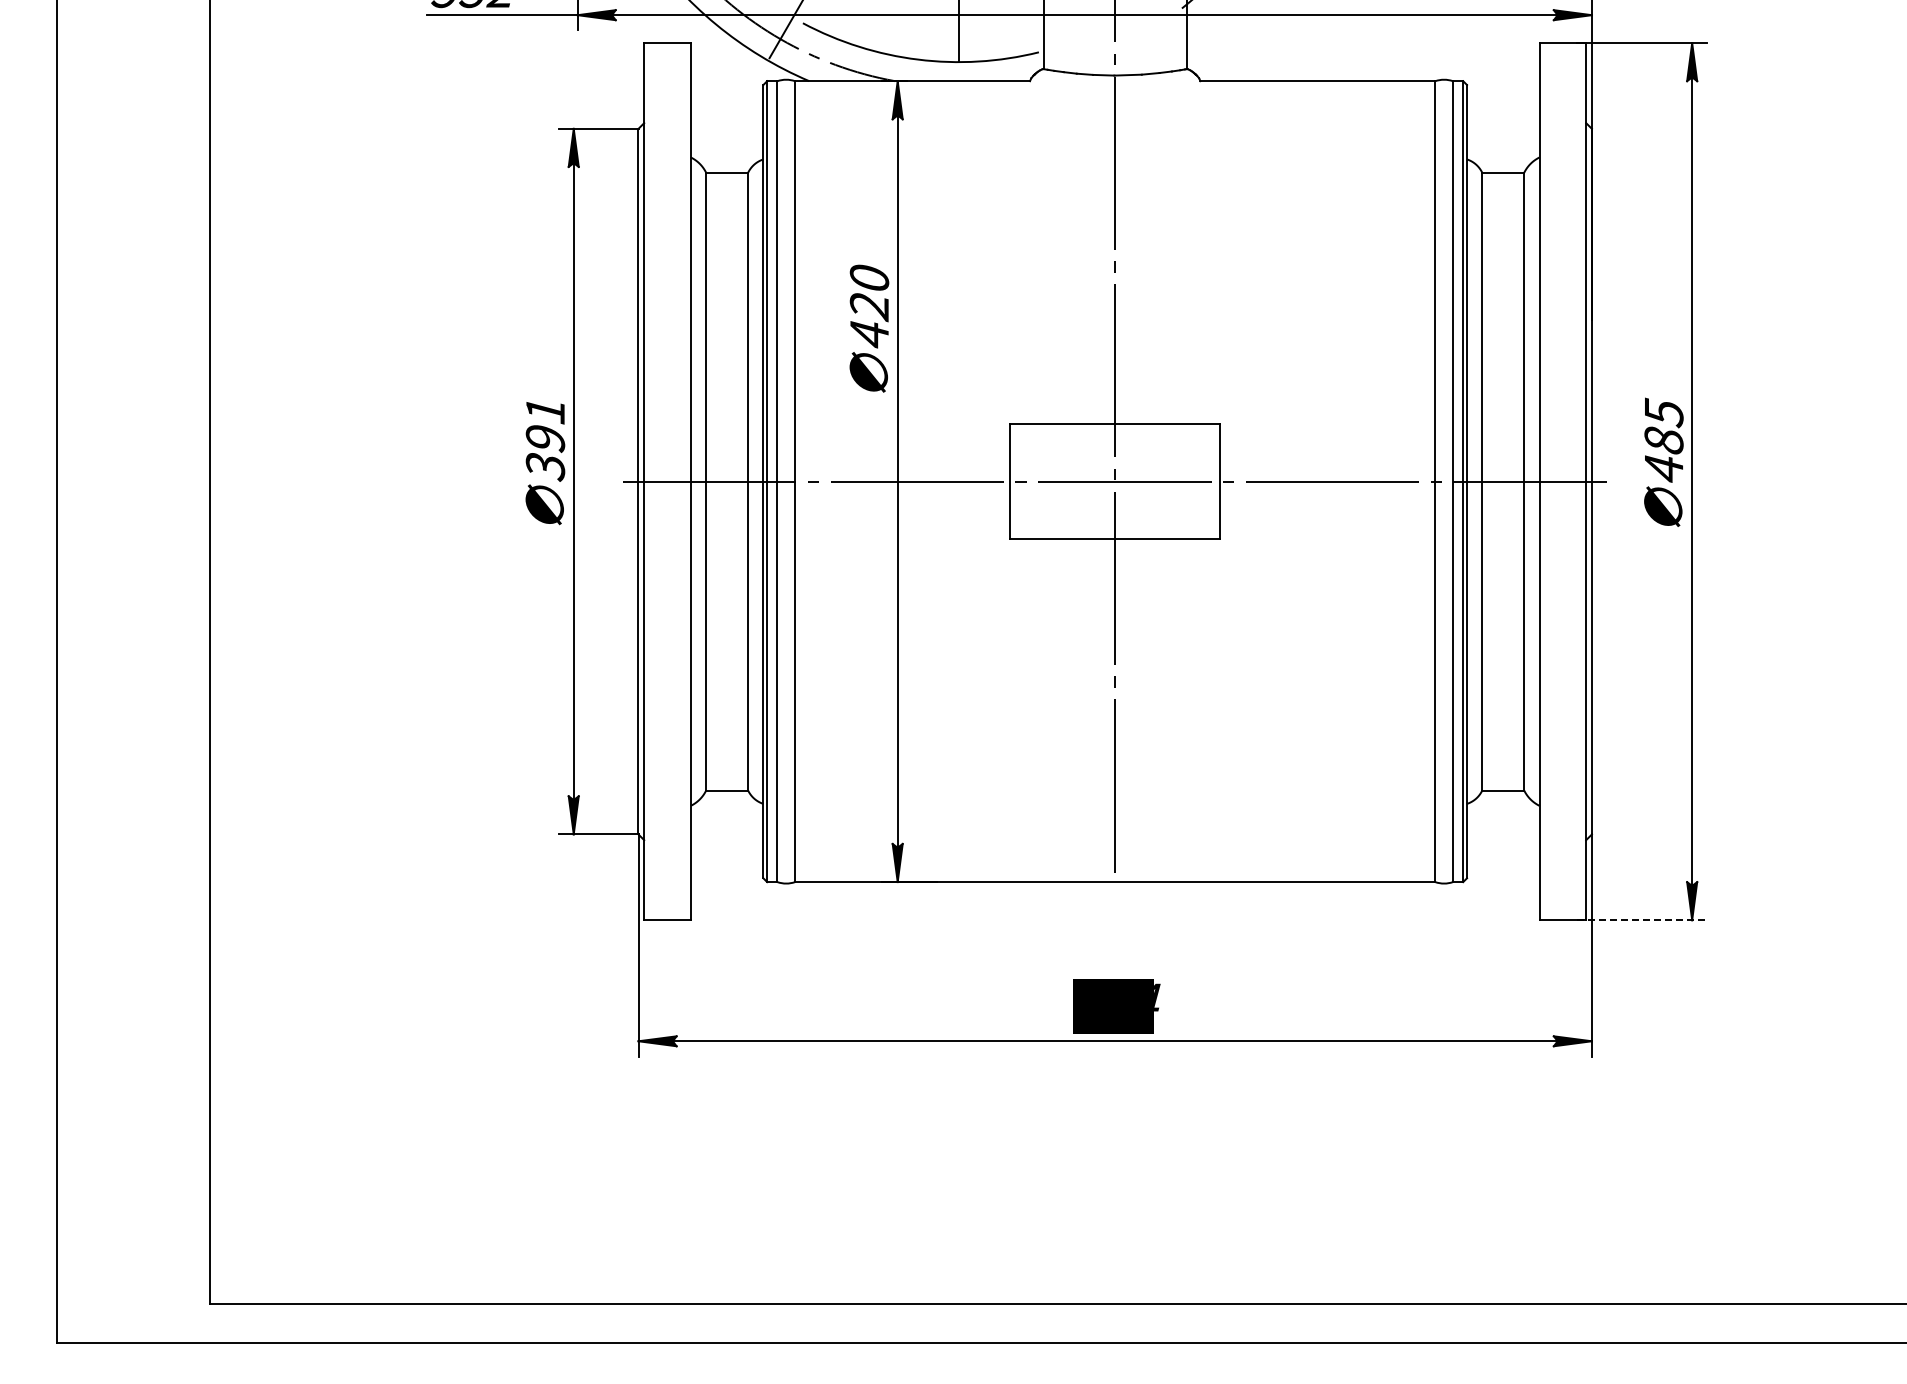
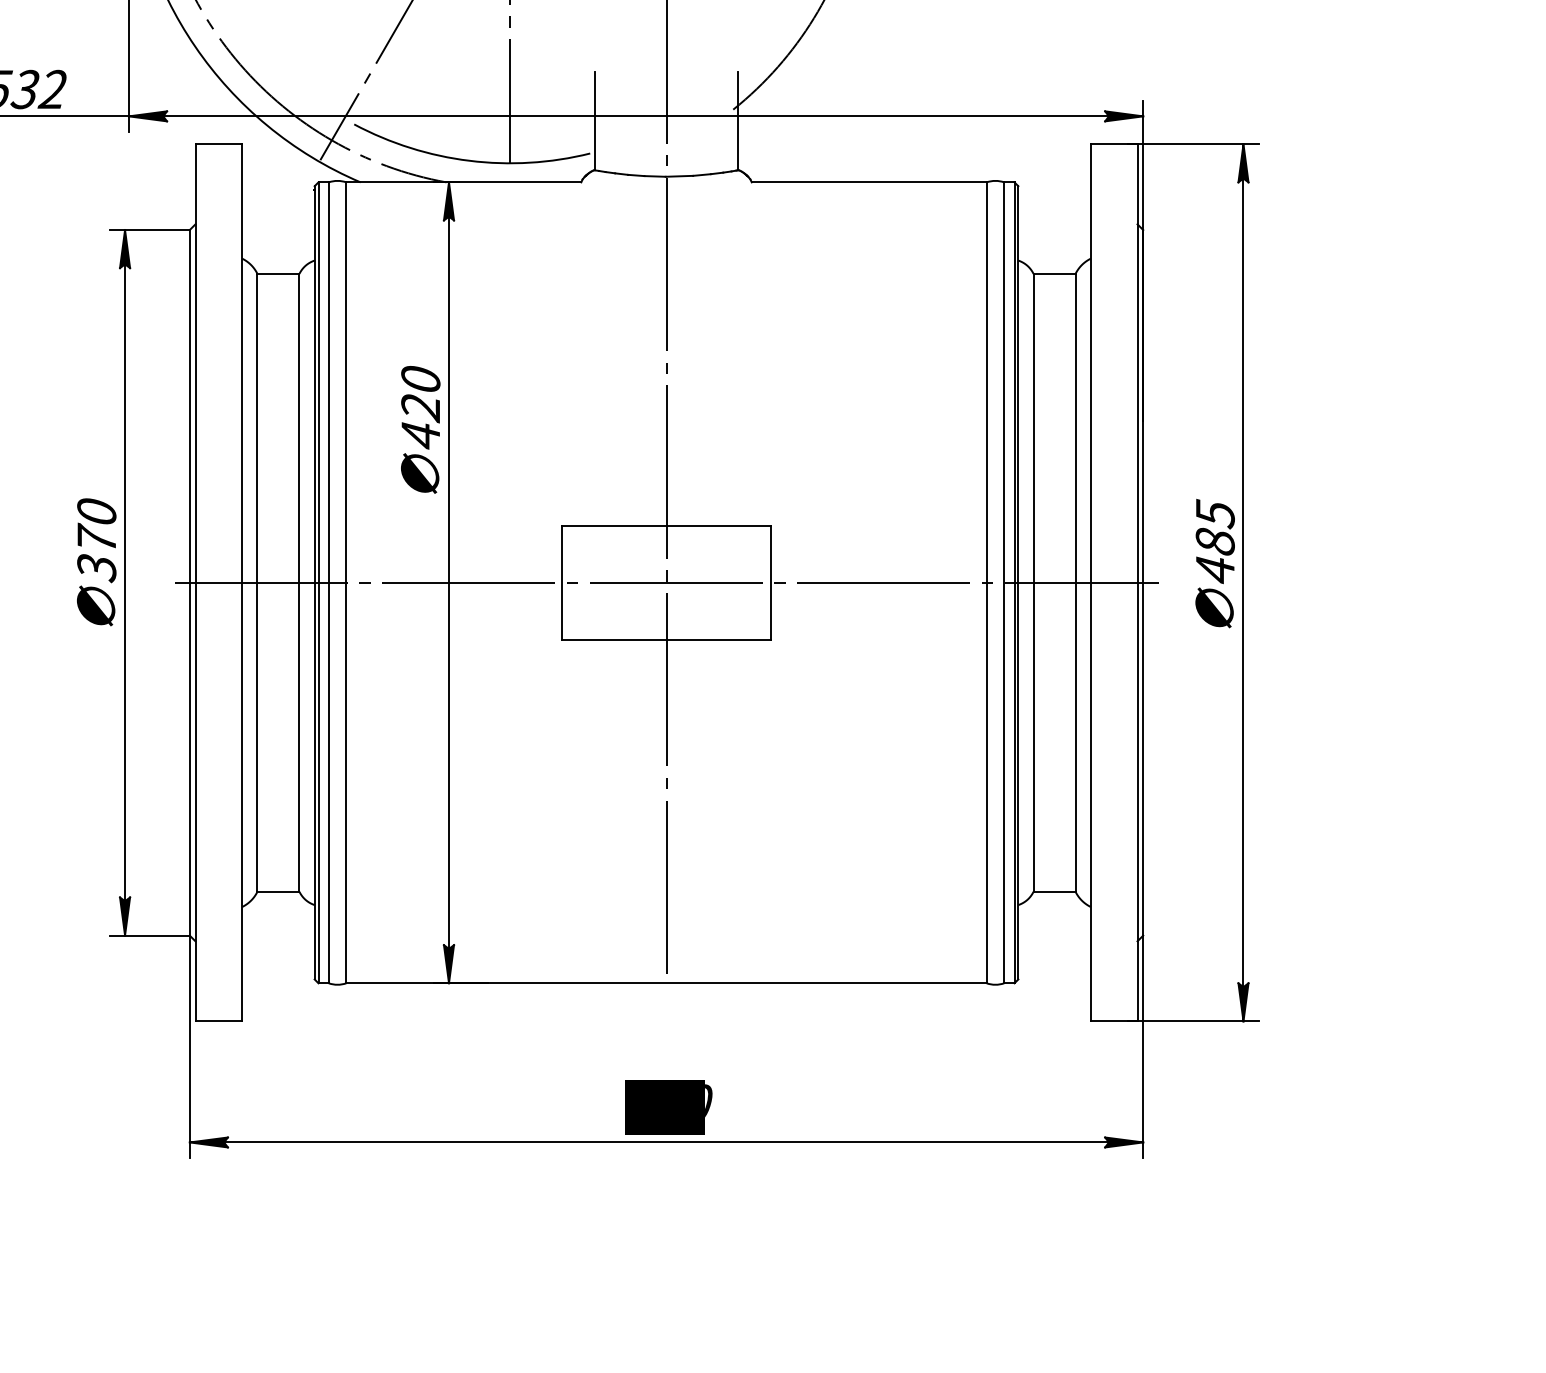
text: (545, 425) -> (96, 526), 391 -> 370
line: (1642, 920) -> (1193, 1021), dashed -> solid
text: (1157, 999) -> (708, 1100), 654 -> 500

